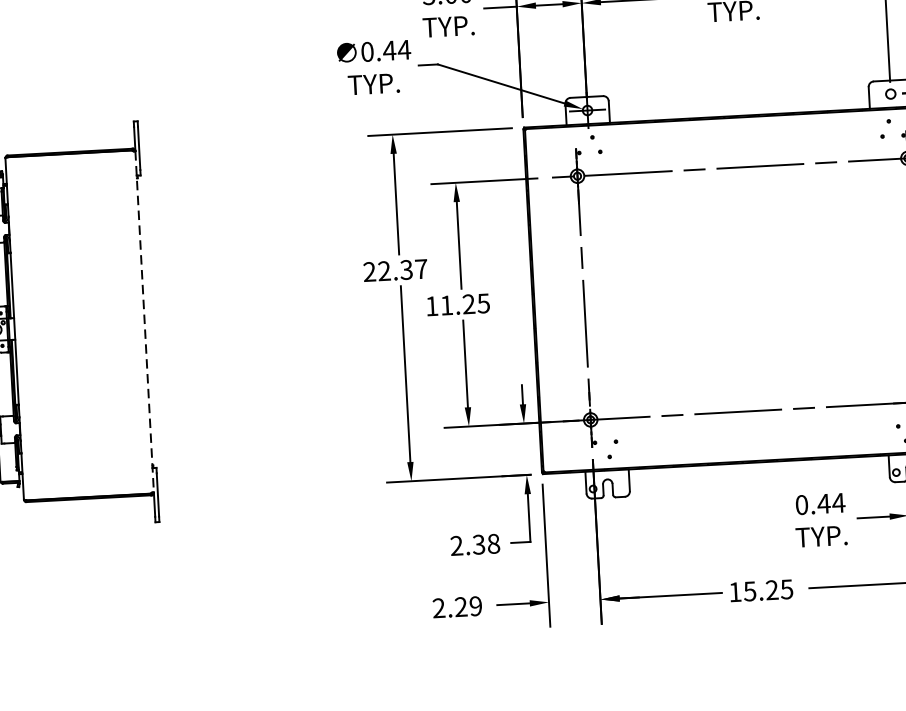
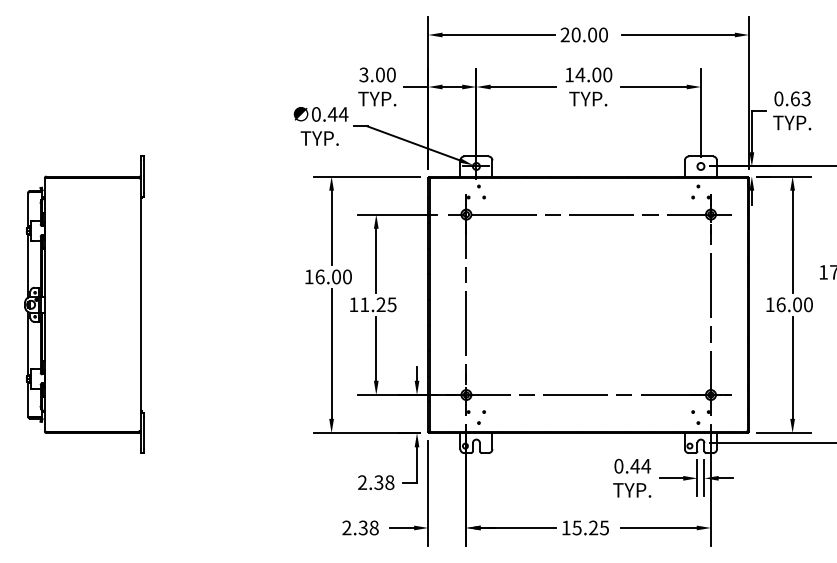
text: (394, 270) -> (327, 276), 22.37 -> 16.00
line: (145, 322) -> (141, 305), dashed -> solid
text: (468, 606) -> (368, 527), 2.29 -> 2.38

